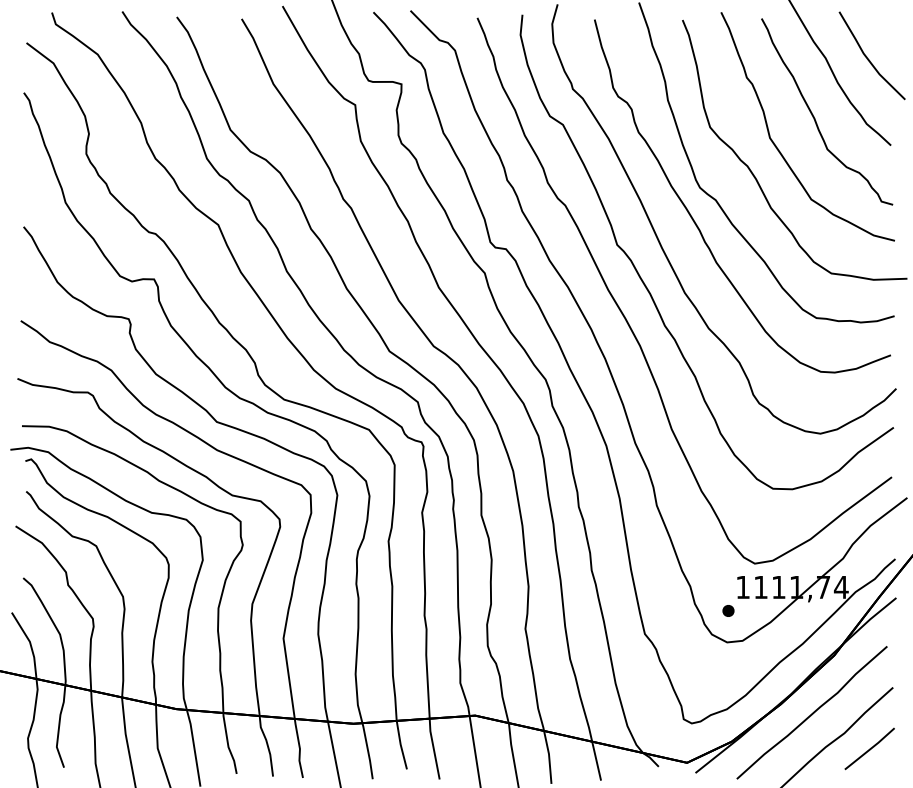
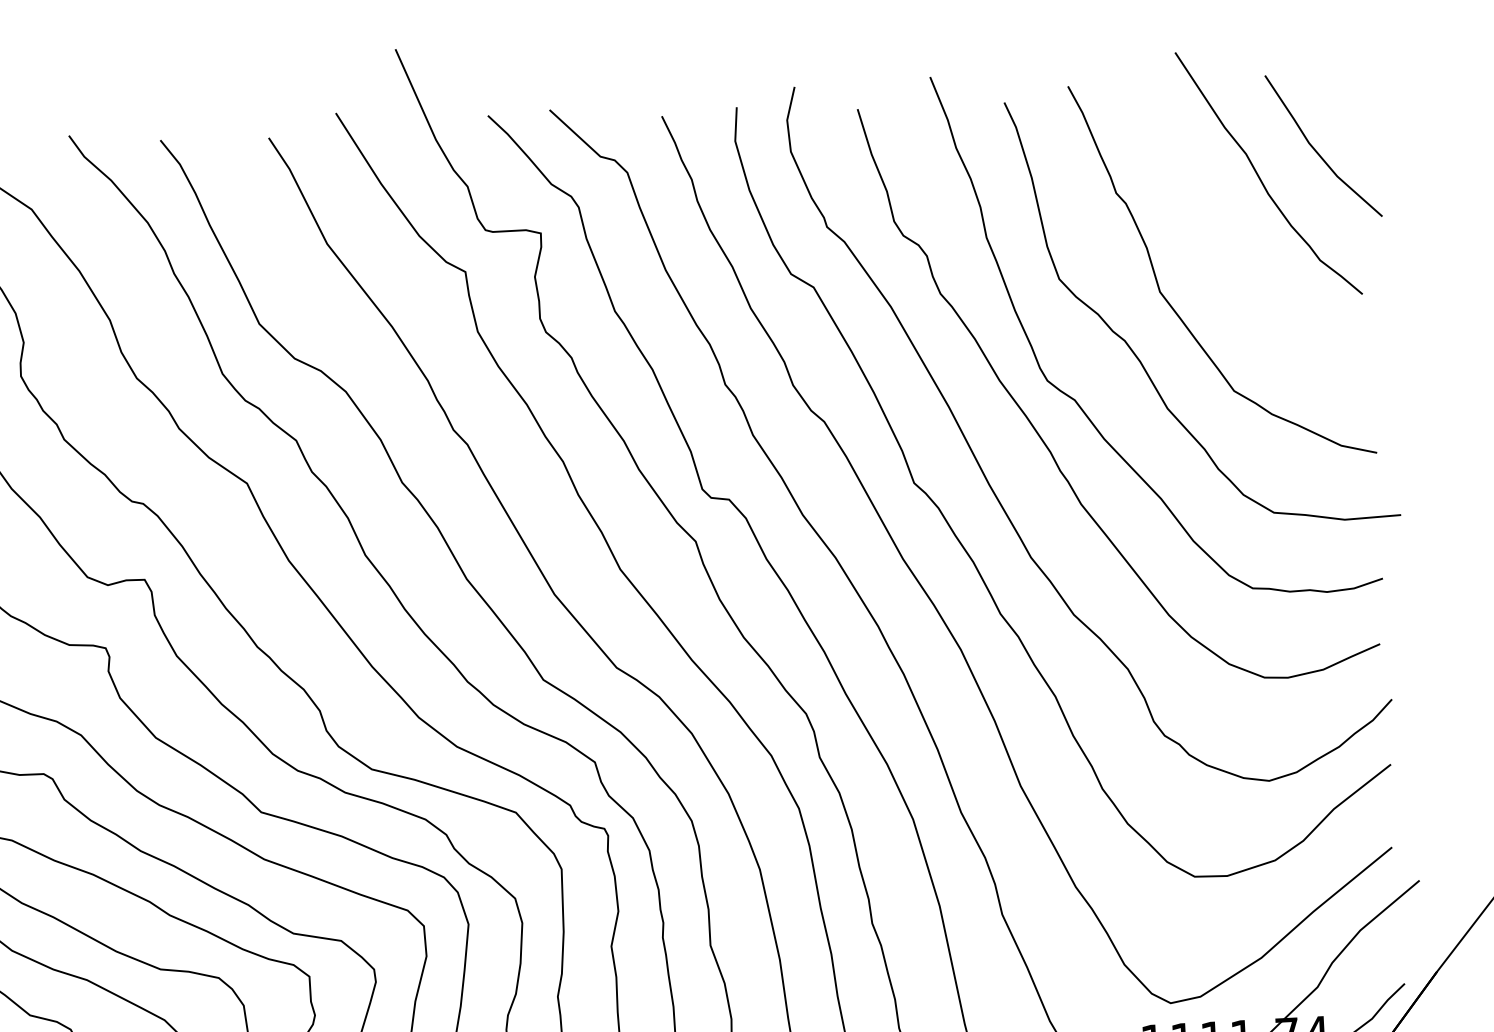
curve: (815, 118) -> (1234, 255), removed

